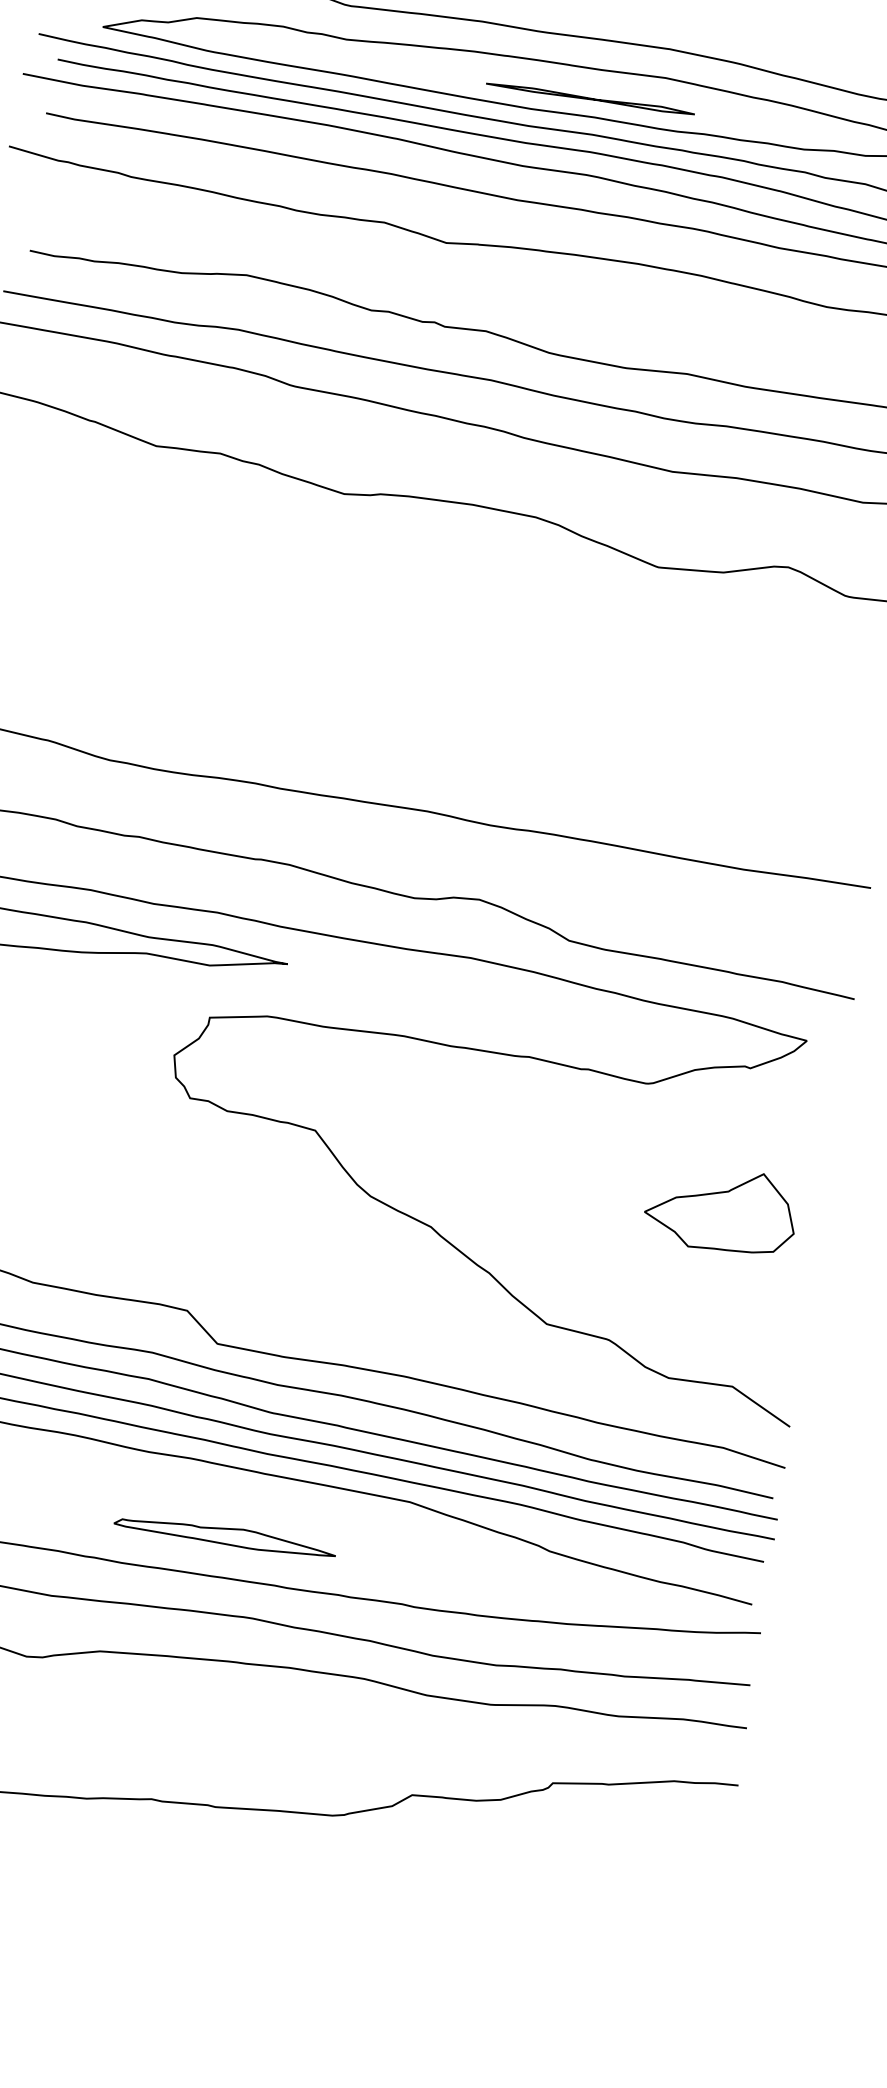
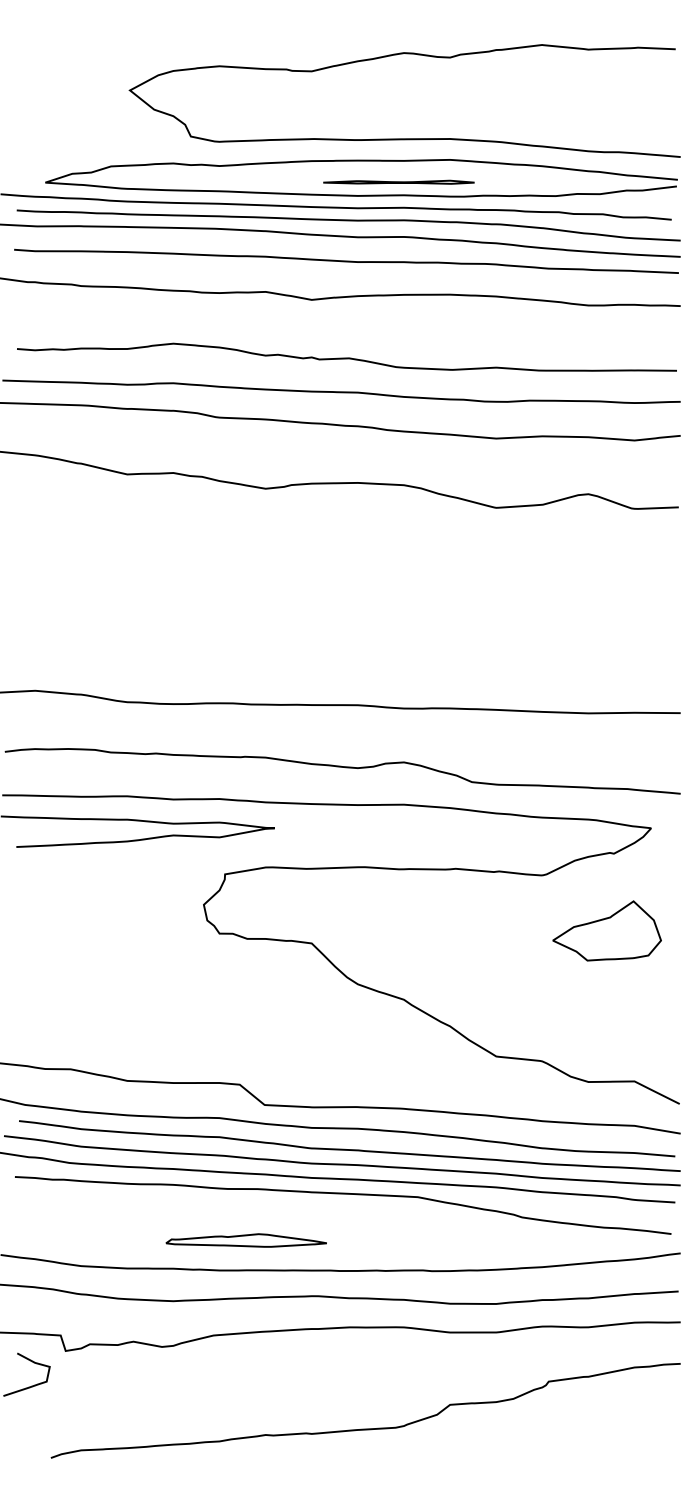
part: (720, 1208) -> (606, 930), moved
part: (224, 1535) -> (245, 1240), moved

